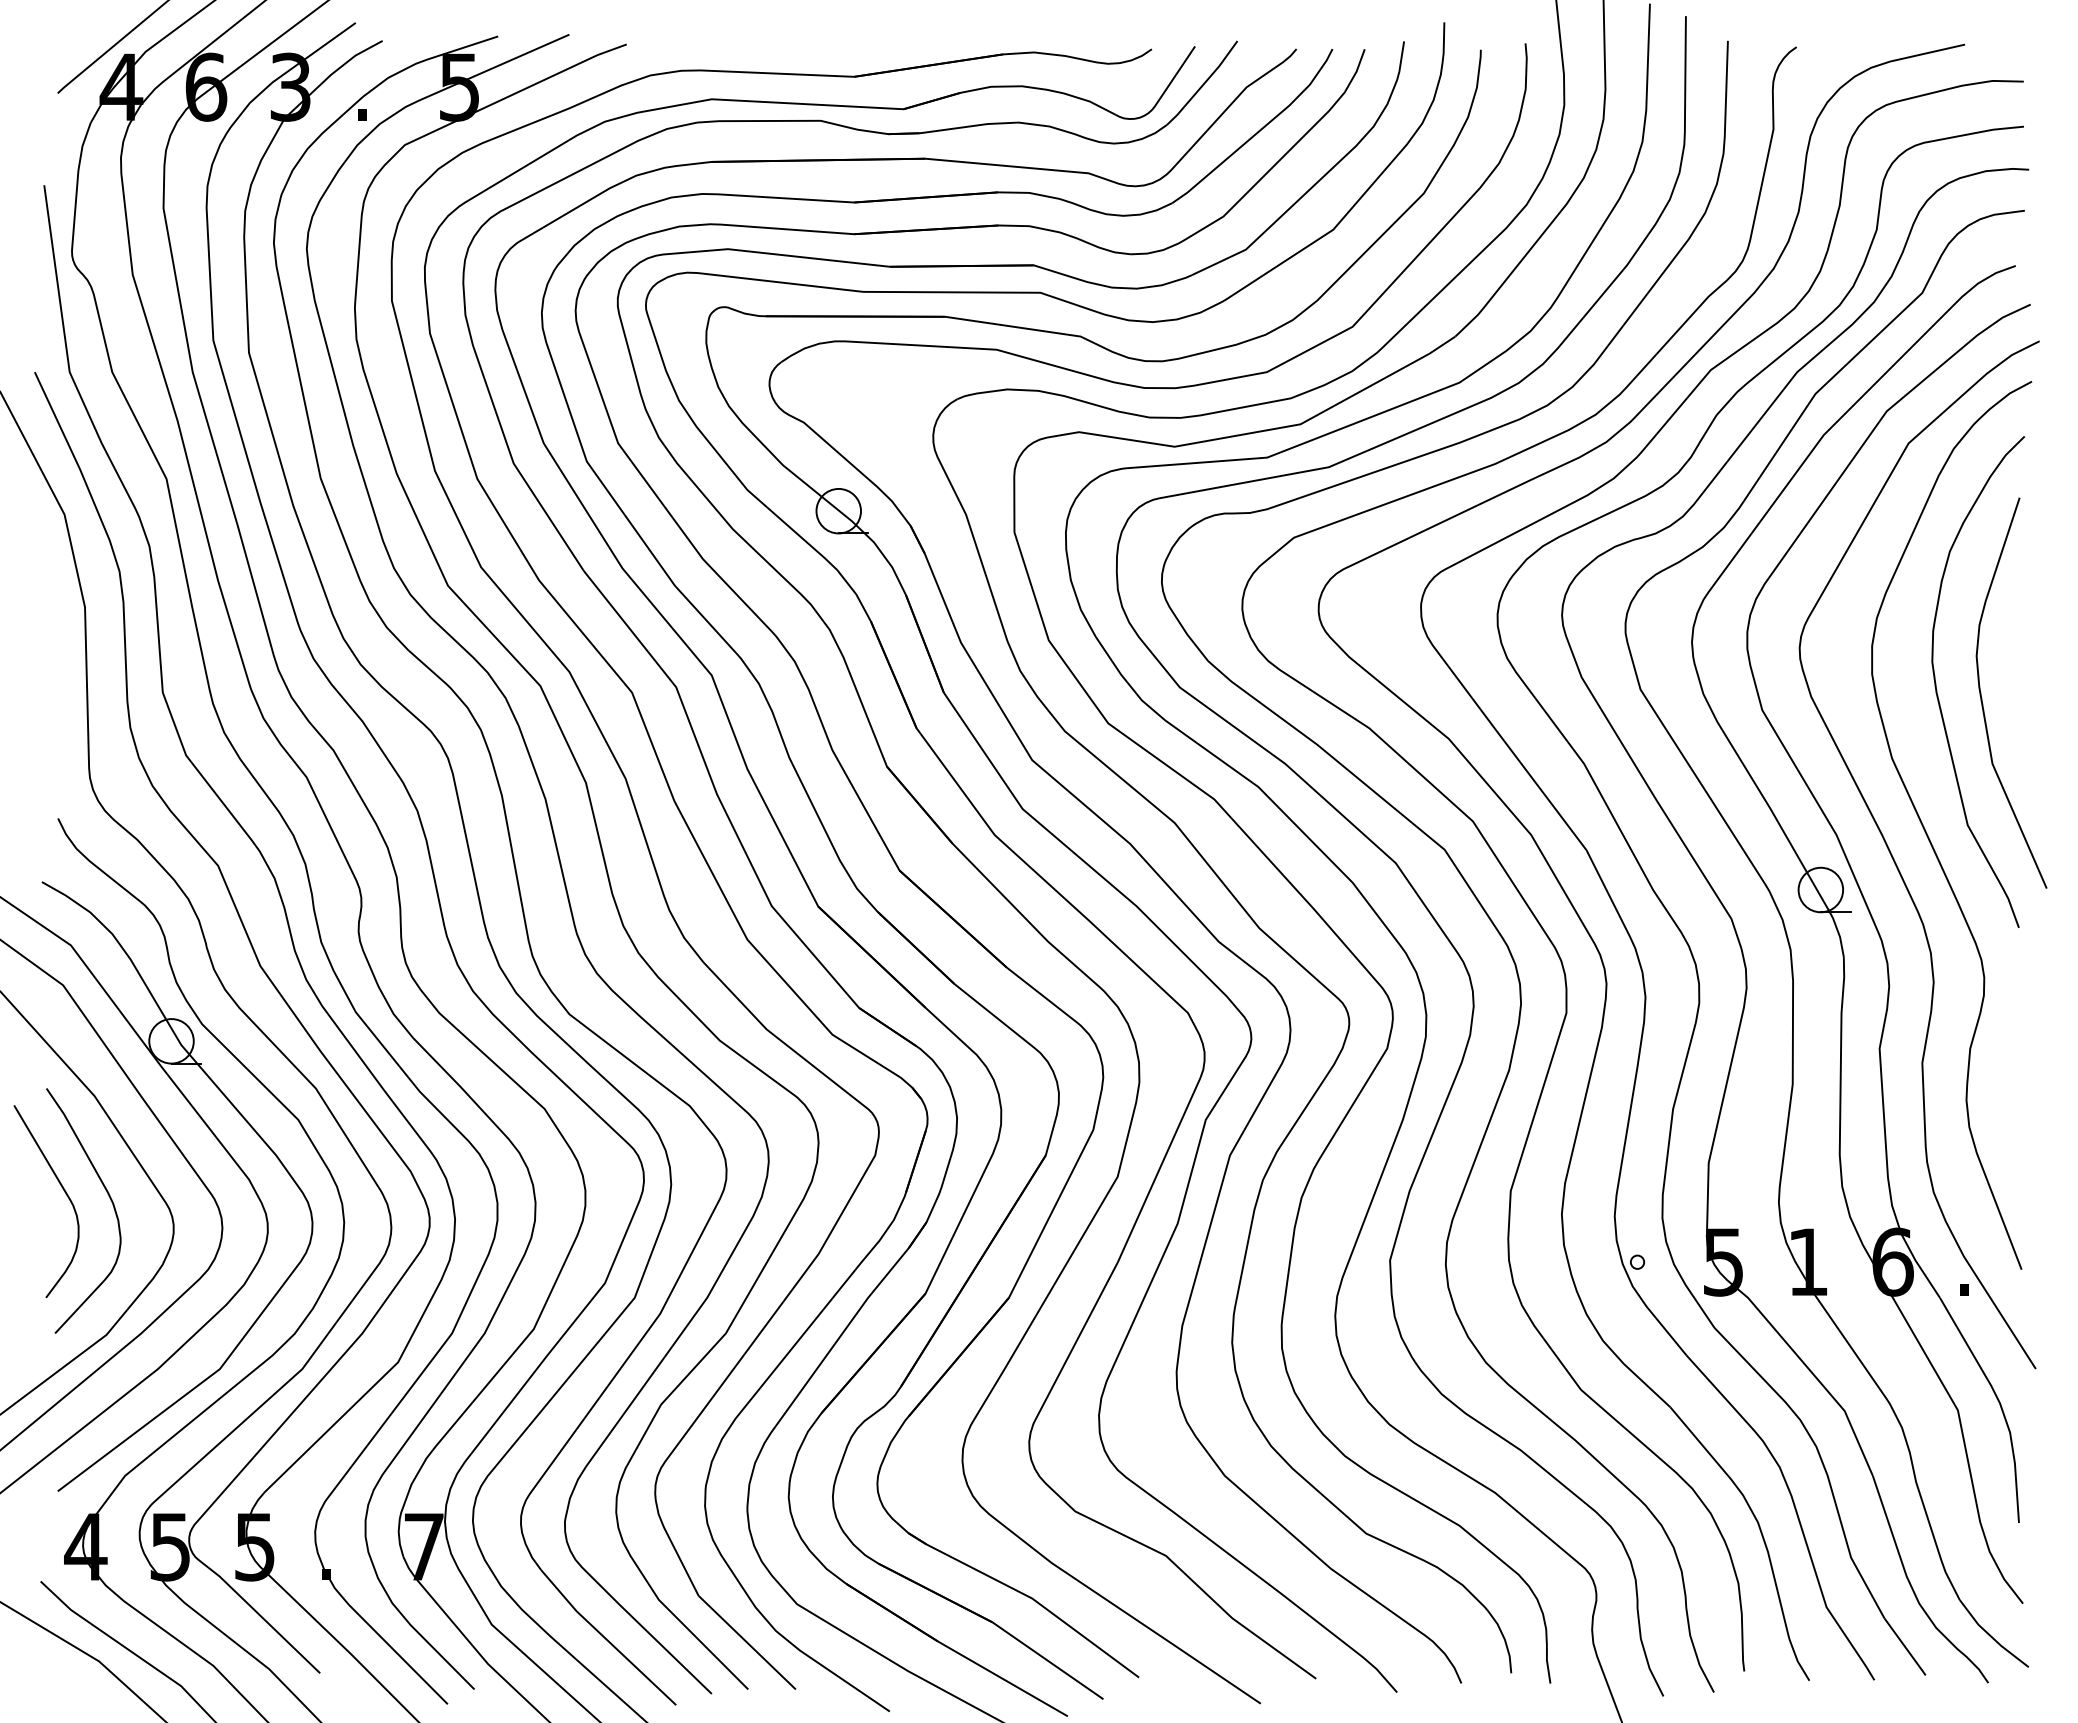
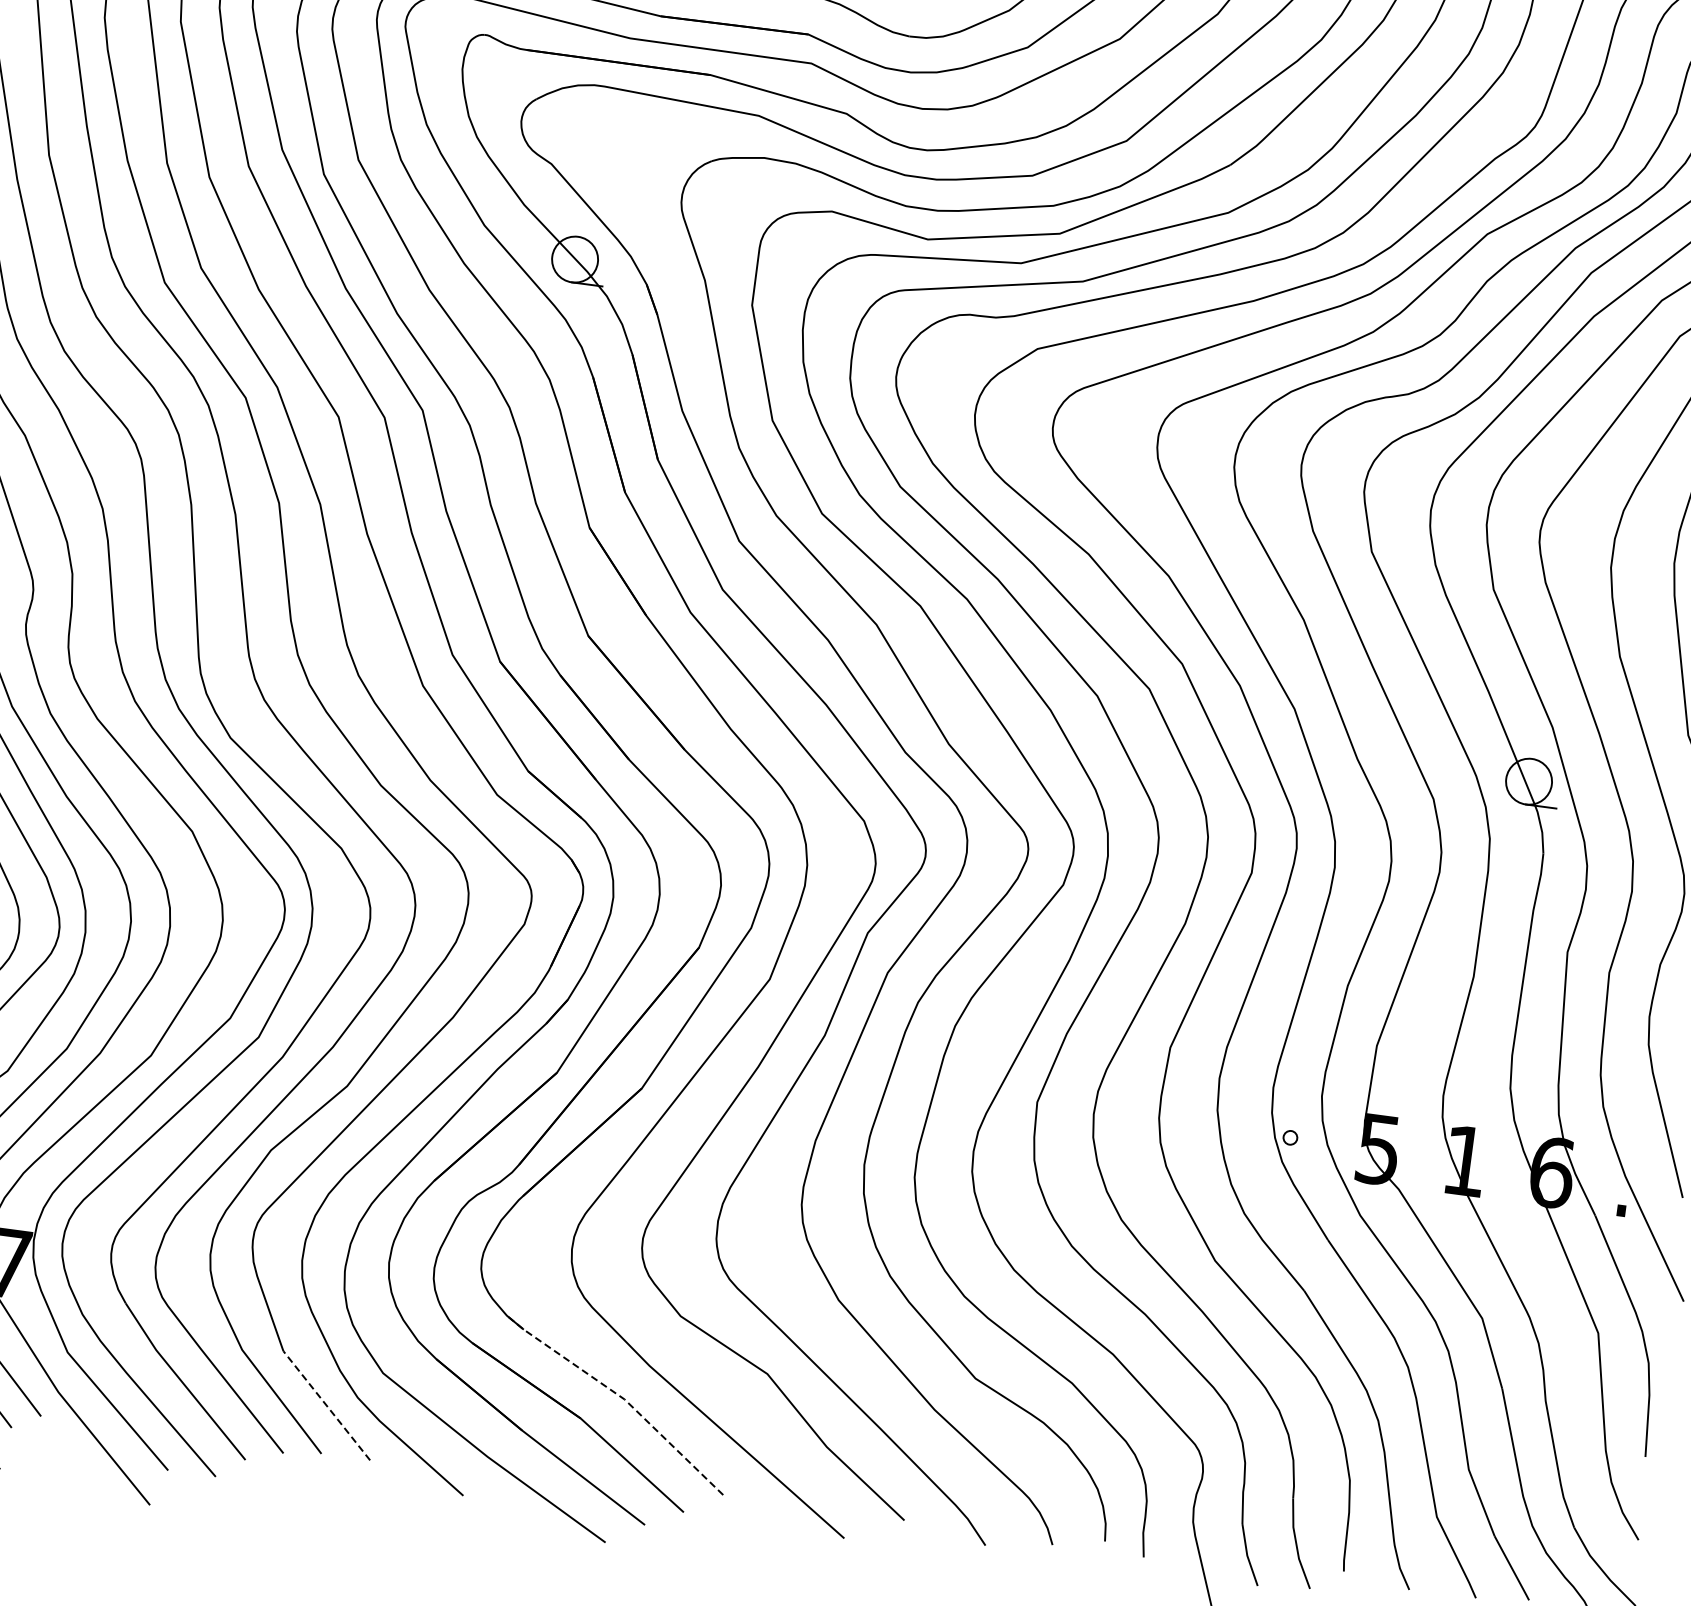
line: (1028, 1596) -> (621, 1396), solid -> dashed
line: (746, 1642) -> (326, 1405), solid -> dashed

